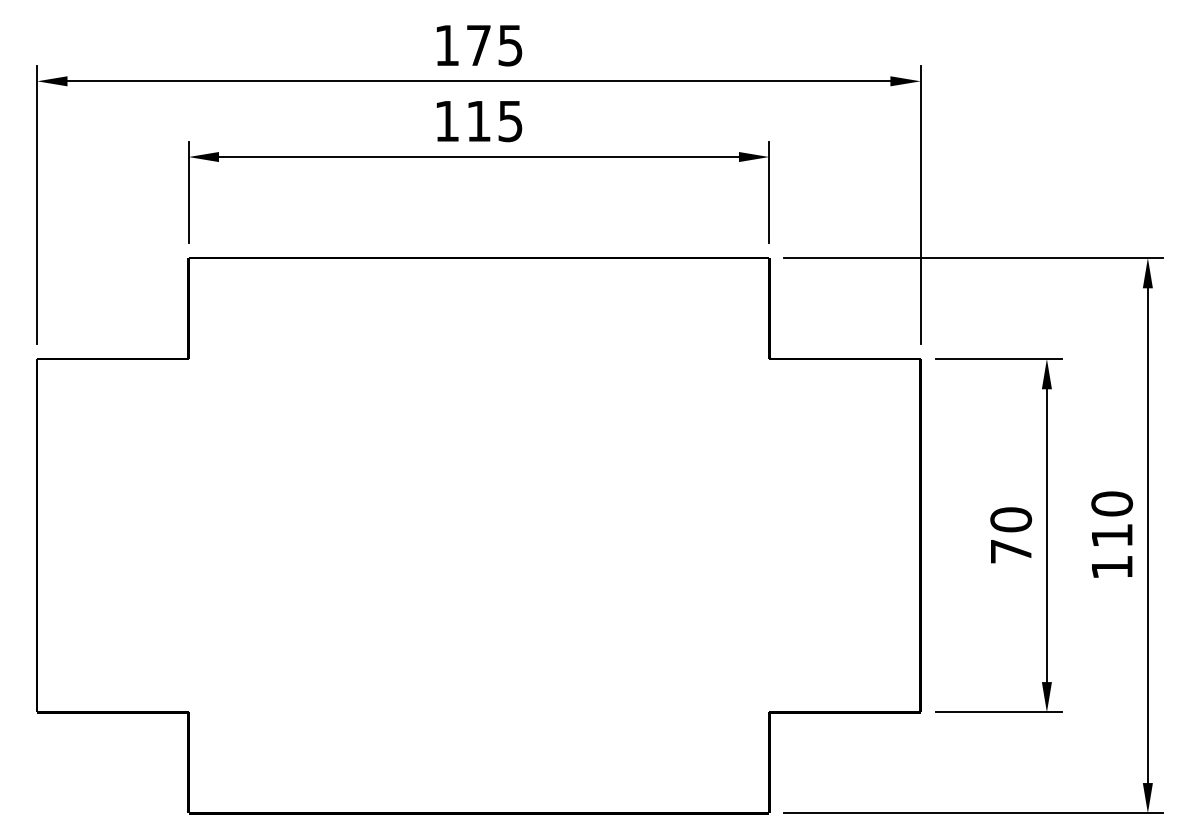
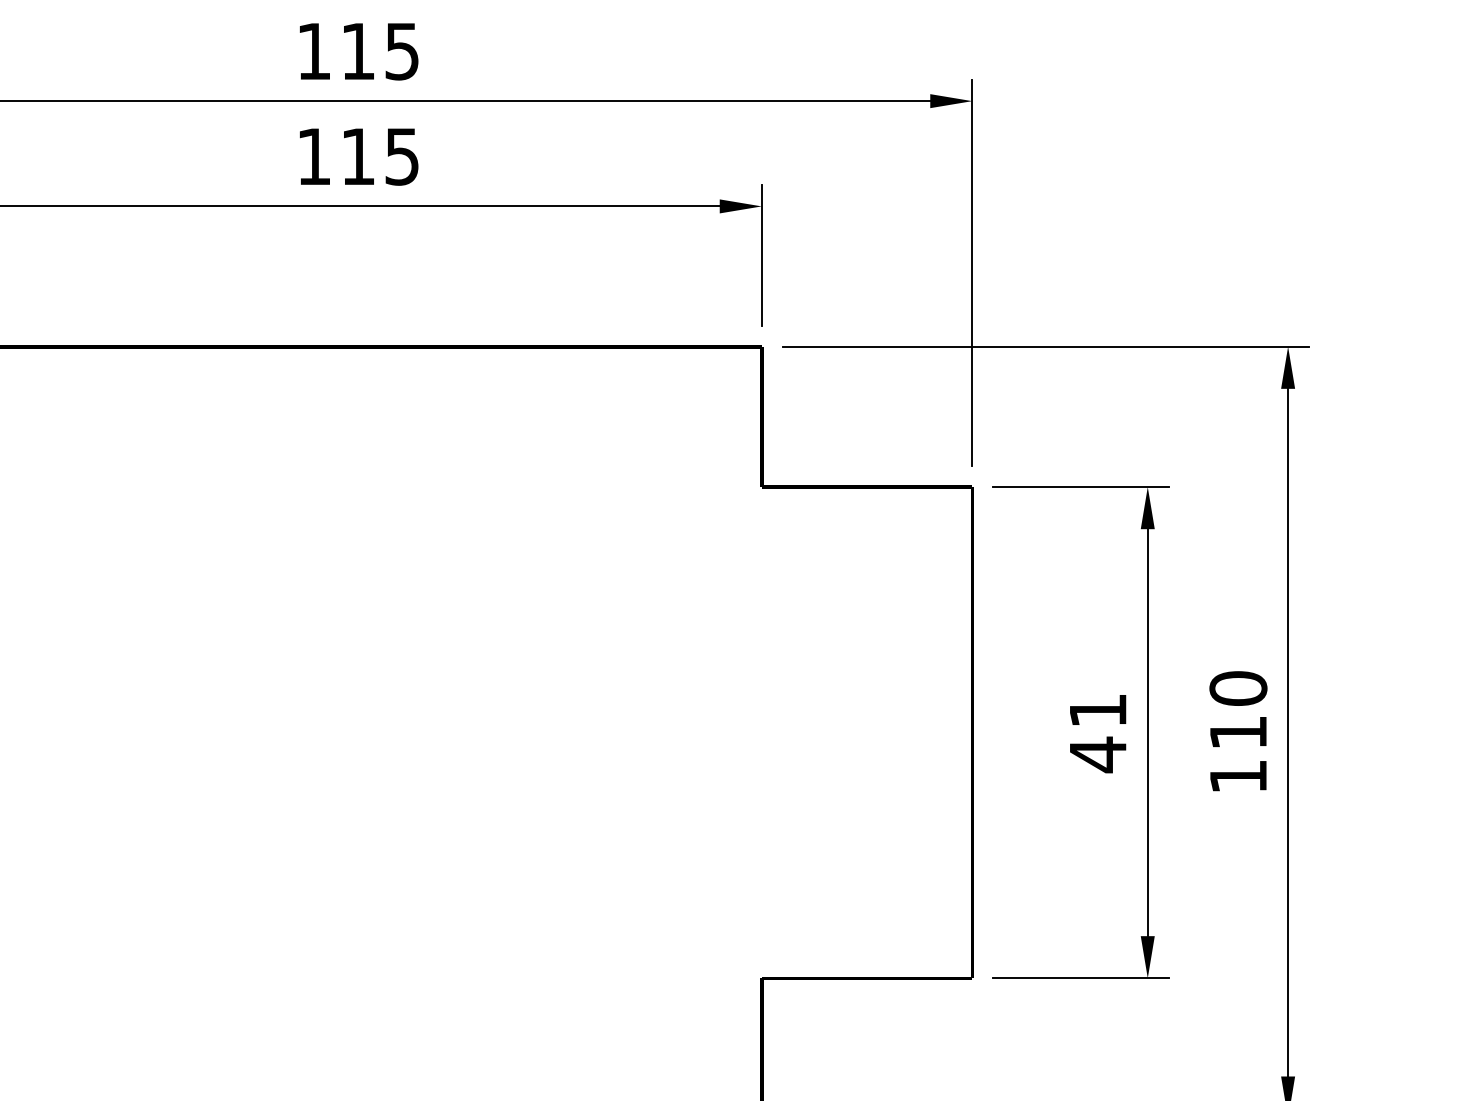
text: (478, 45) -> (357, 51), 175 -> 115
text: (1011, 535) -> (1098, 732), 70 -> 41

